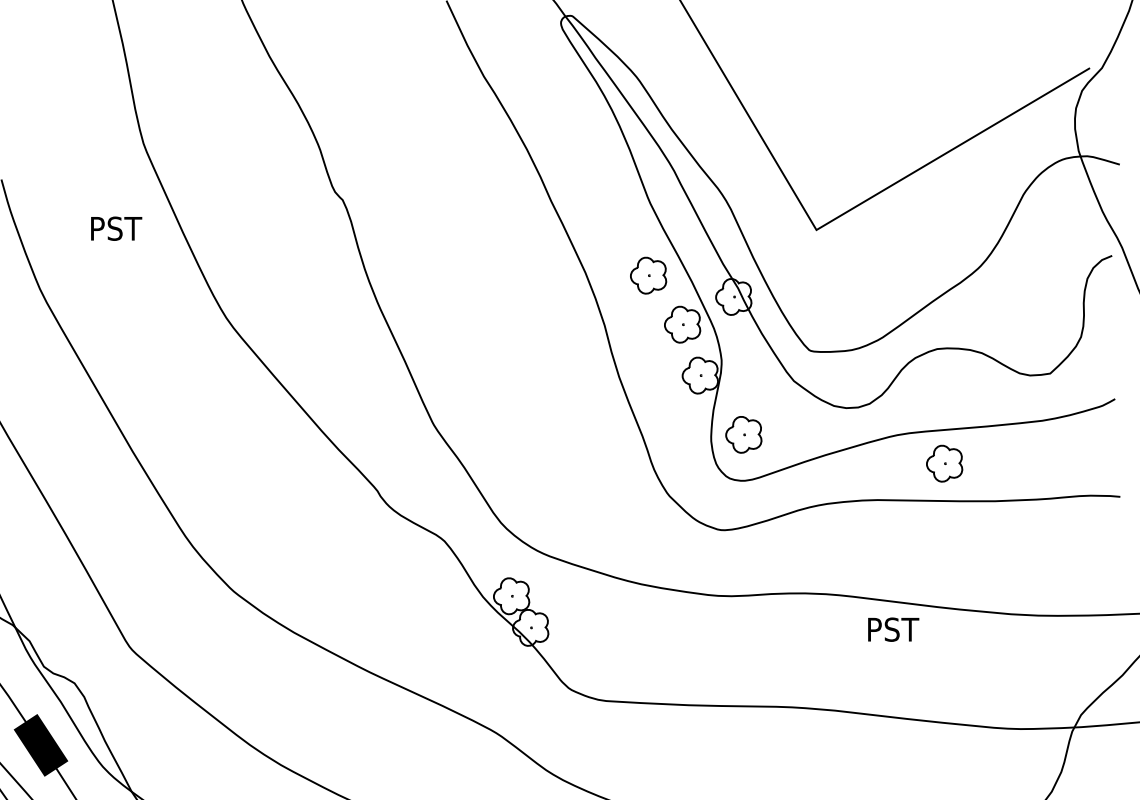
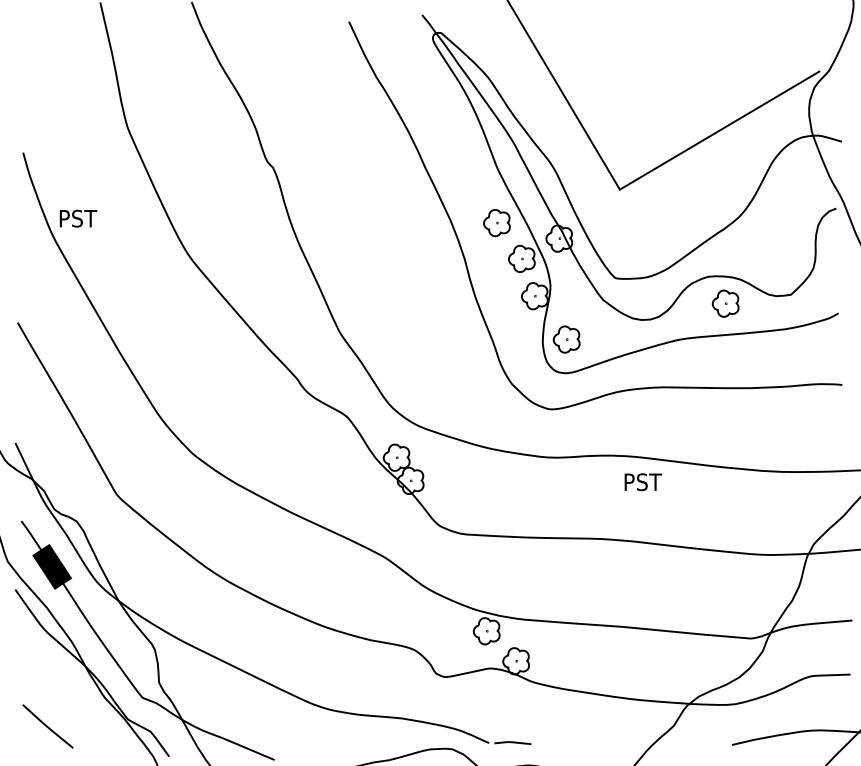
text: (116, 228) -> (78, 218), moved
part: (944, 463) -> (725, 303), moved
text: (893, 630) -> (643, 482), moved

